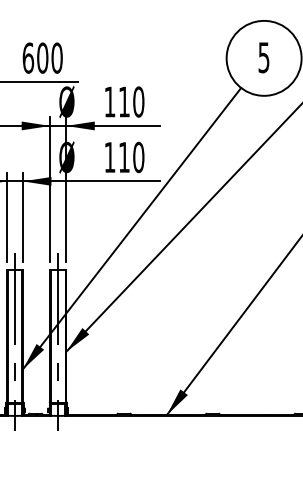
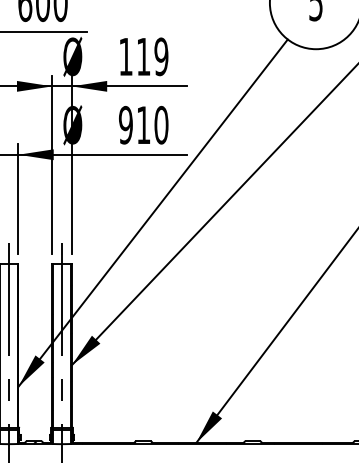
text: (138, 101) -> (161, 56), 110 -> 119
text: (109, 157) -> (125, 125), 110 -> 910

